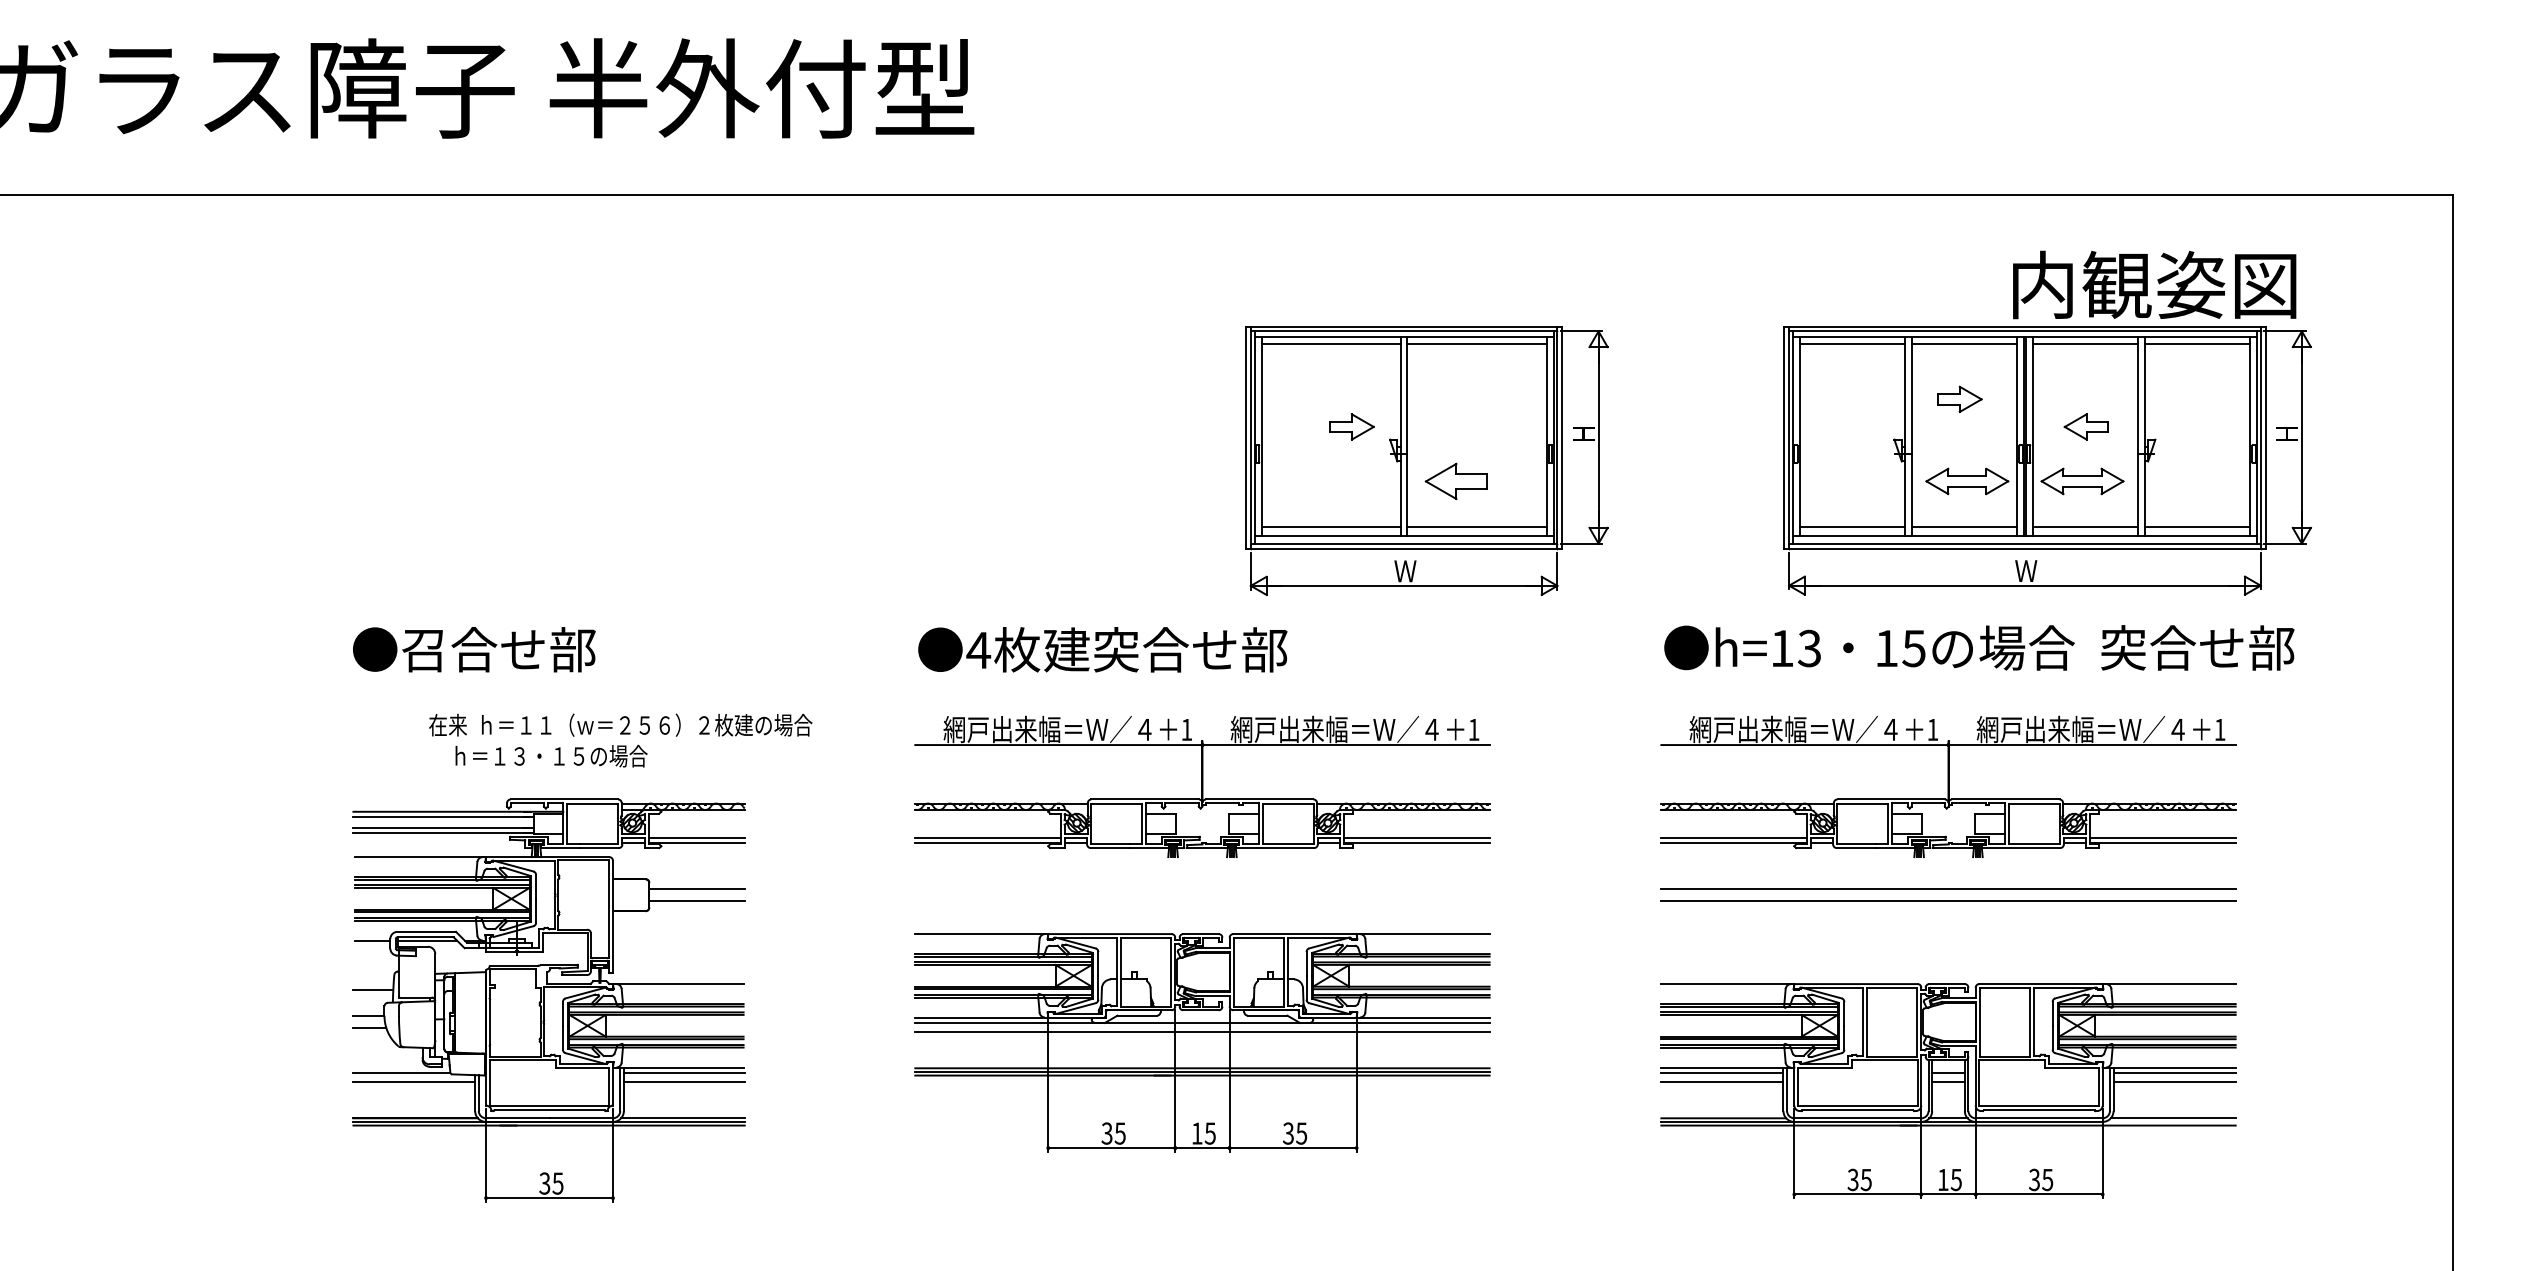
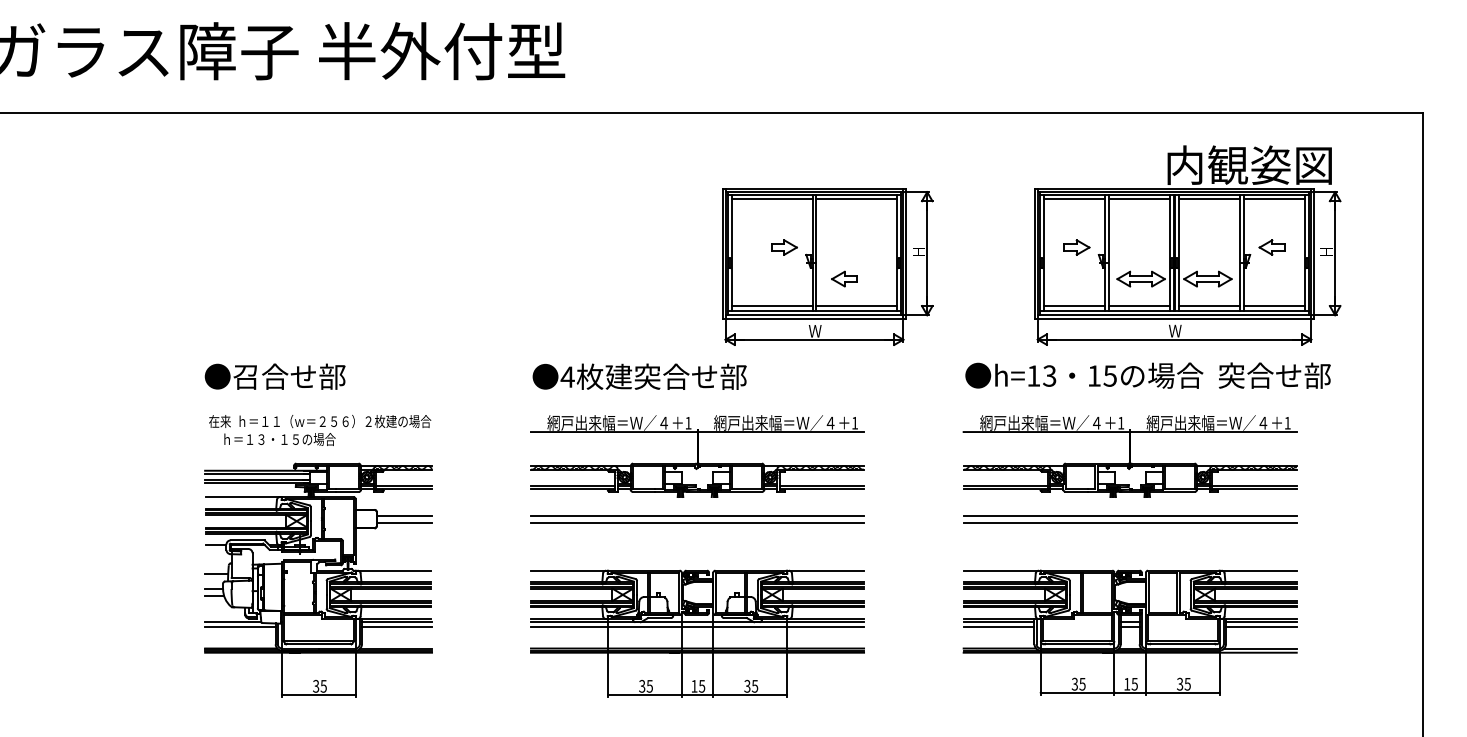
part: (1959, 399) -> (1076, 247), moved
part: (2085, 426) -> (1271, 247), moved
part: (1455, 480) -> (844, 278), size x0.71
text: (621, 740) -> (320, 430), moved
part: (1202, 895) -> (697, 519), added
part: (1202, 1042) -> (697, 633), moved

